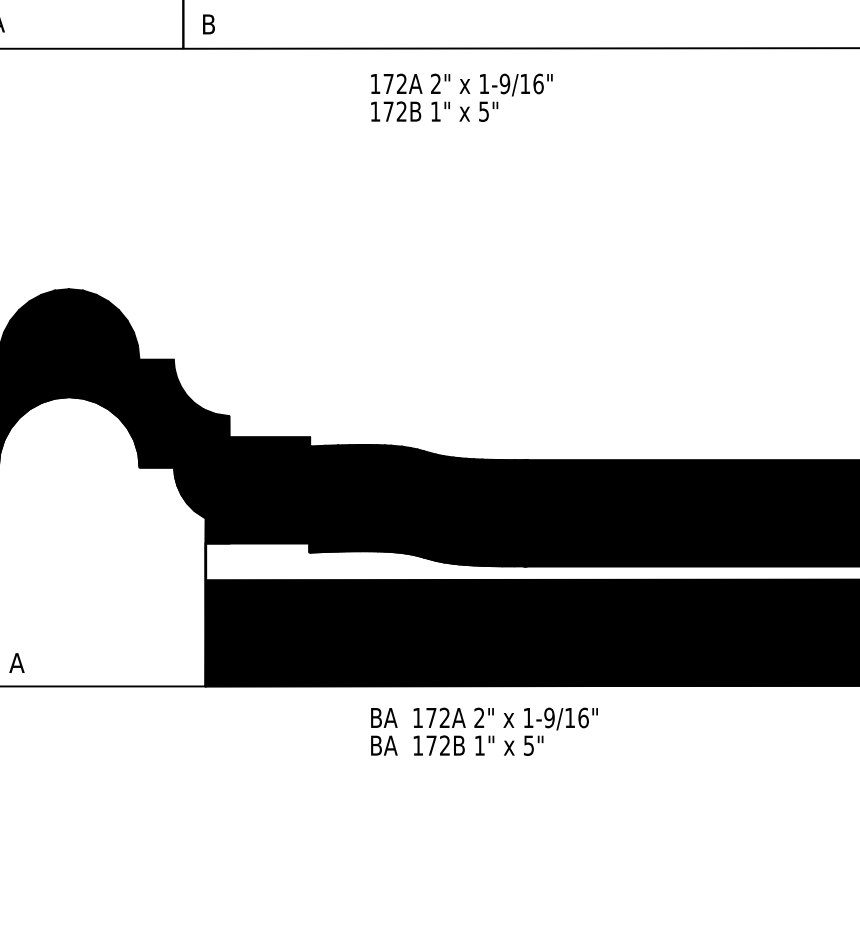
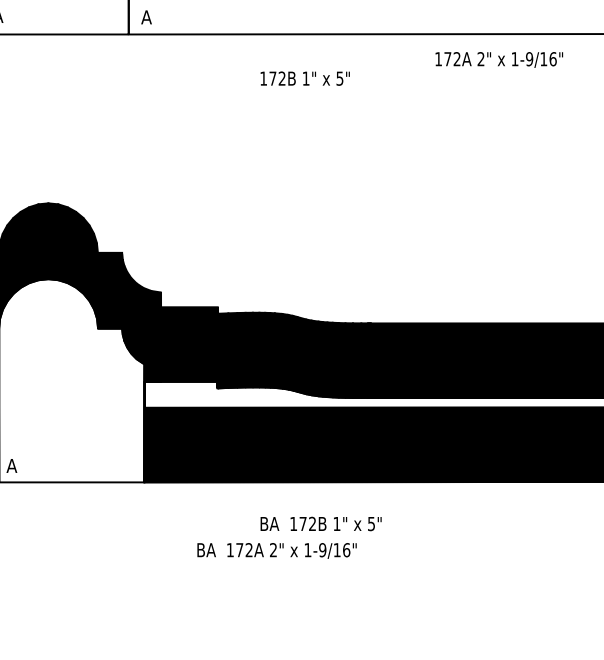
text: (208, 24) -> (146, 17), B -> A
text: (461, 84) -> (499, 59), moved
text: (484, 718) -> (277, 550), moved

